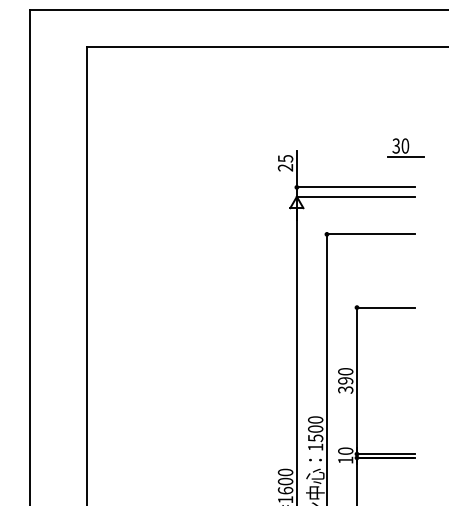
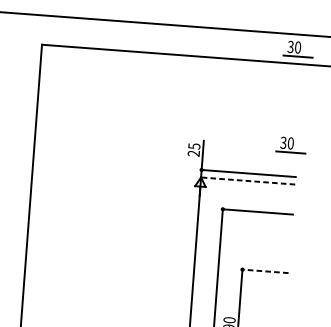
part: (405, 27) -> (298, 48), added
line: (355, 196) -> (247, 180), solid -> dashed
line: (385, 307) -> (265, 271), solid -> dashed

